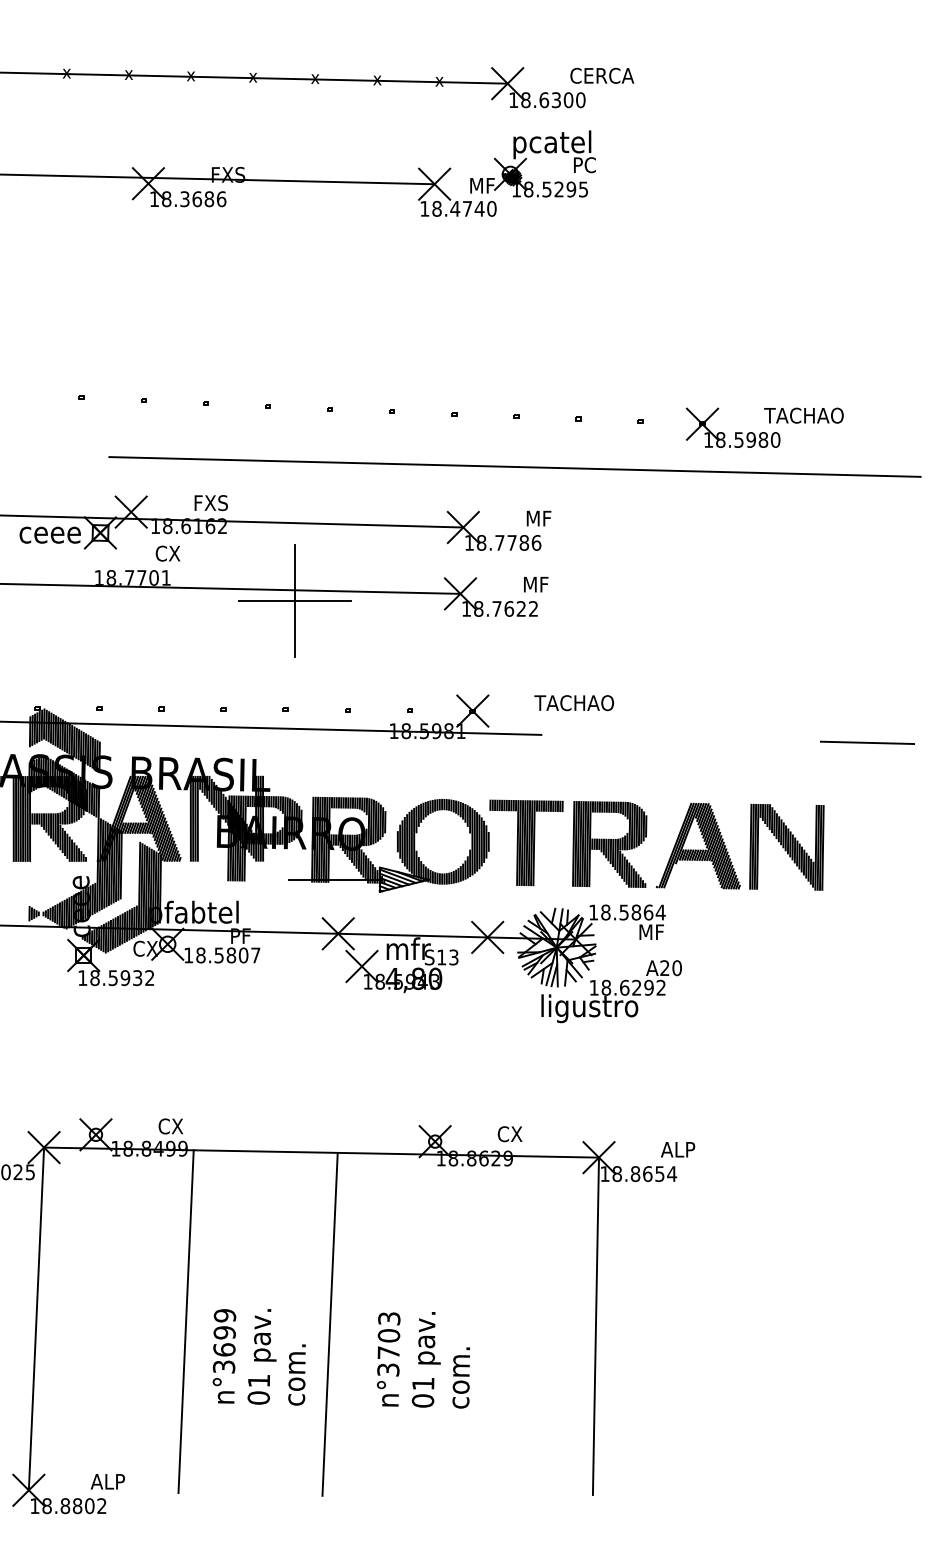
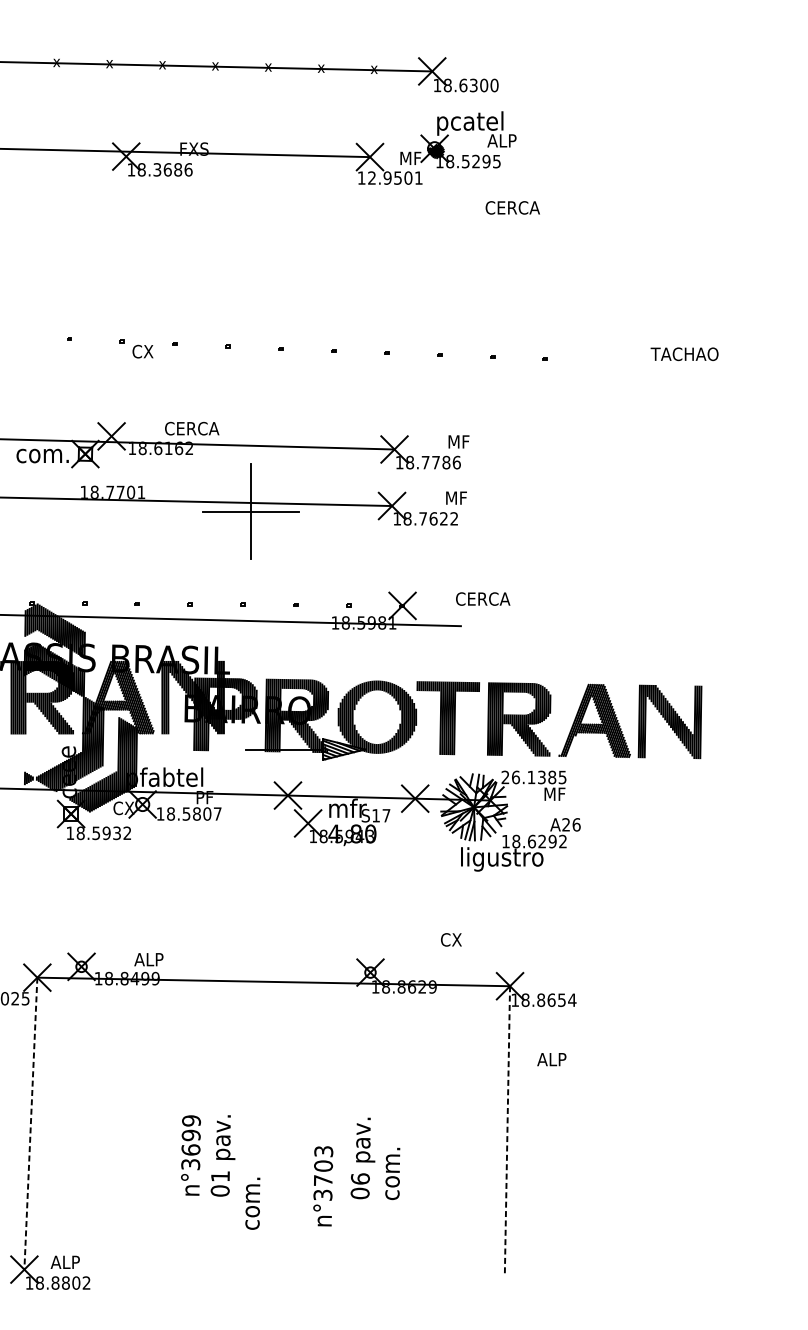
text: (602, 75) -> (513, 207), moved
text: (589, 165) -> (501, 141), PC -> ALP
text: (464, 208) -> (395, 177), 18.4740 -> 12.9501
part: (733, 427) -> (624, 364), removed
line: (514, 466) -> (438, 397), removed
text: (225, 503) -> (191, 429), FXS -> CERCA
text: (57, 534) -> (48, 455), ceee -> com.
text: (167, 553) -> (142, 351), moved
text: (574, 703) -> (489, 599), TACHAO -> CERCA
line: (867, 742) -> (738, 632), removed
text: (627, 912) -> (534, 777), 18.5864 -> 26.1385
text: (453, 957) -> (386, 815), S13 -> S17
text: (676, 967) -> (576, 824), A20 -> A26
text: (175, 1126) -> (149, 959), CX -> ALP
text: (509, 1134) -> (450, 940), moved
text: (678, 1149) -> (552, 1059), moved
line: (36, 1318) -> (30, 1123), solid -> dashed
line: (185, 1321) -> (157, 1125), removed
line: (329, 1324) -> (280, 1128), removed
line: (595, 1326) -> (507, 1130), solid -> dashed
text: (388, 1359) -> (323, 1186), moved
text: (296, 1374) -> (252, 1203), moved
text: (423, 1383) -> (360, 1178), 01 -> 06
text: (107, 1481) -> (64, 1262), moved

